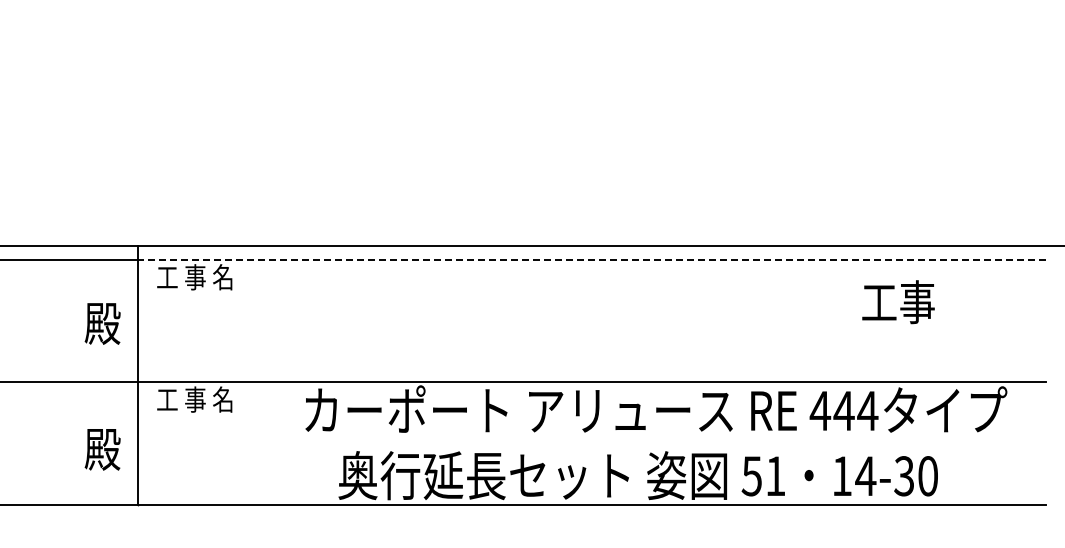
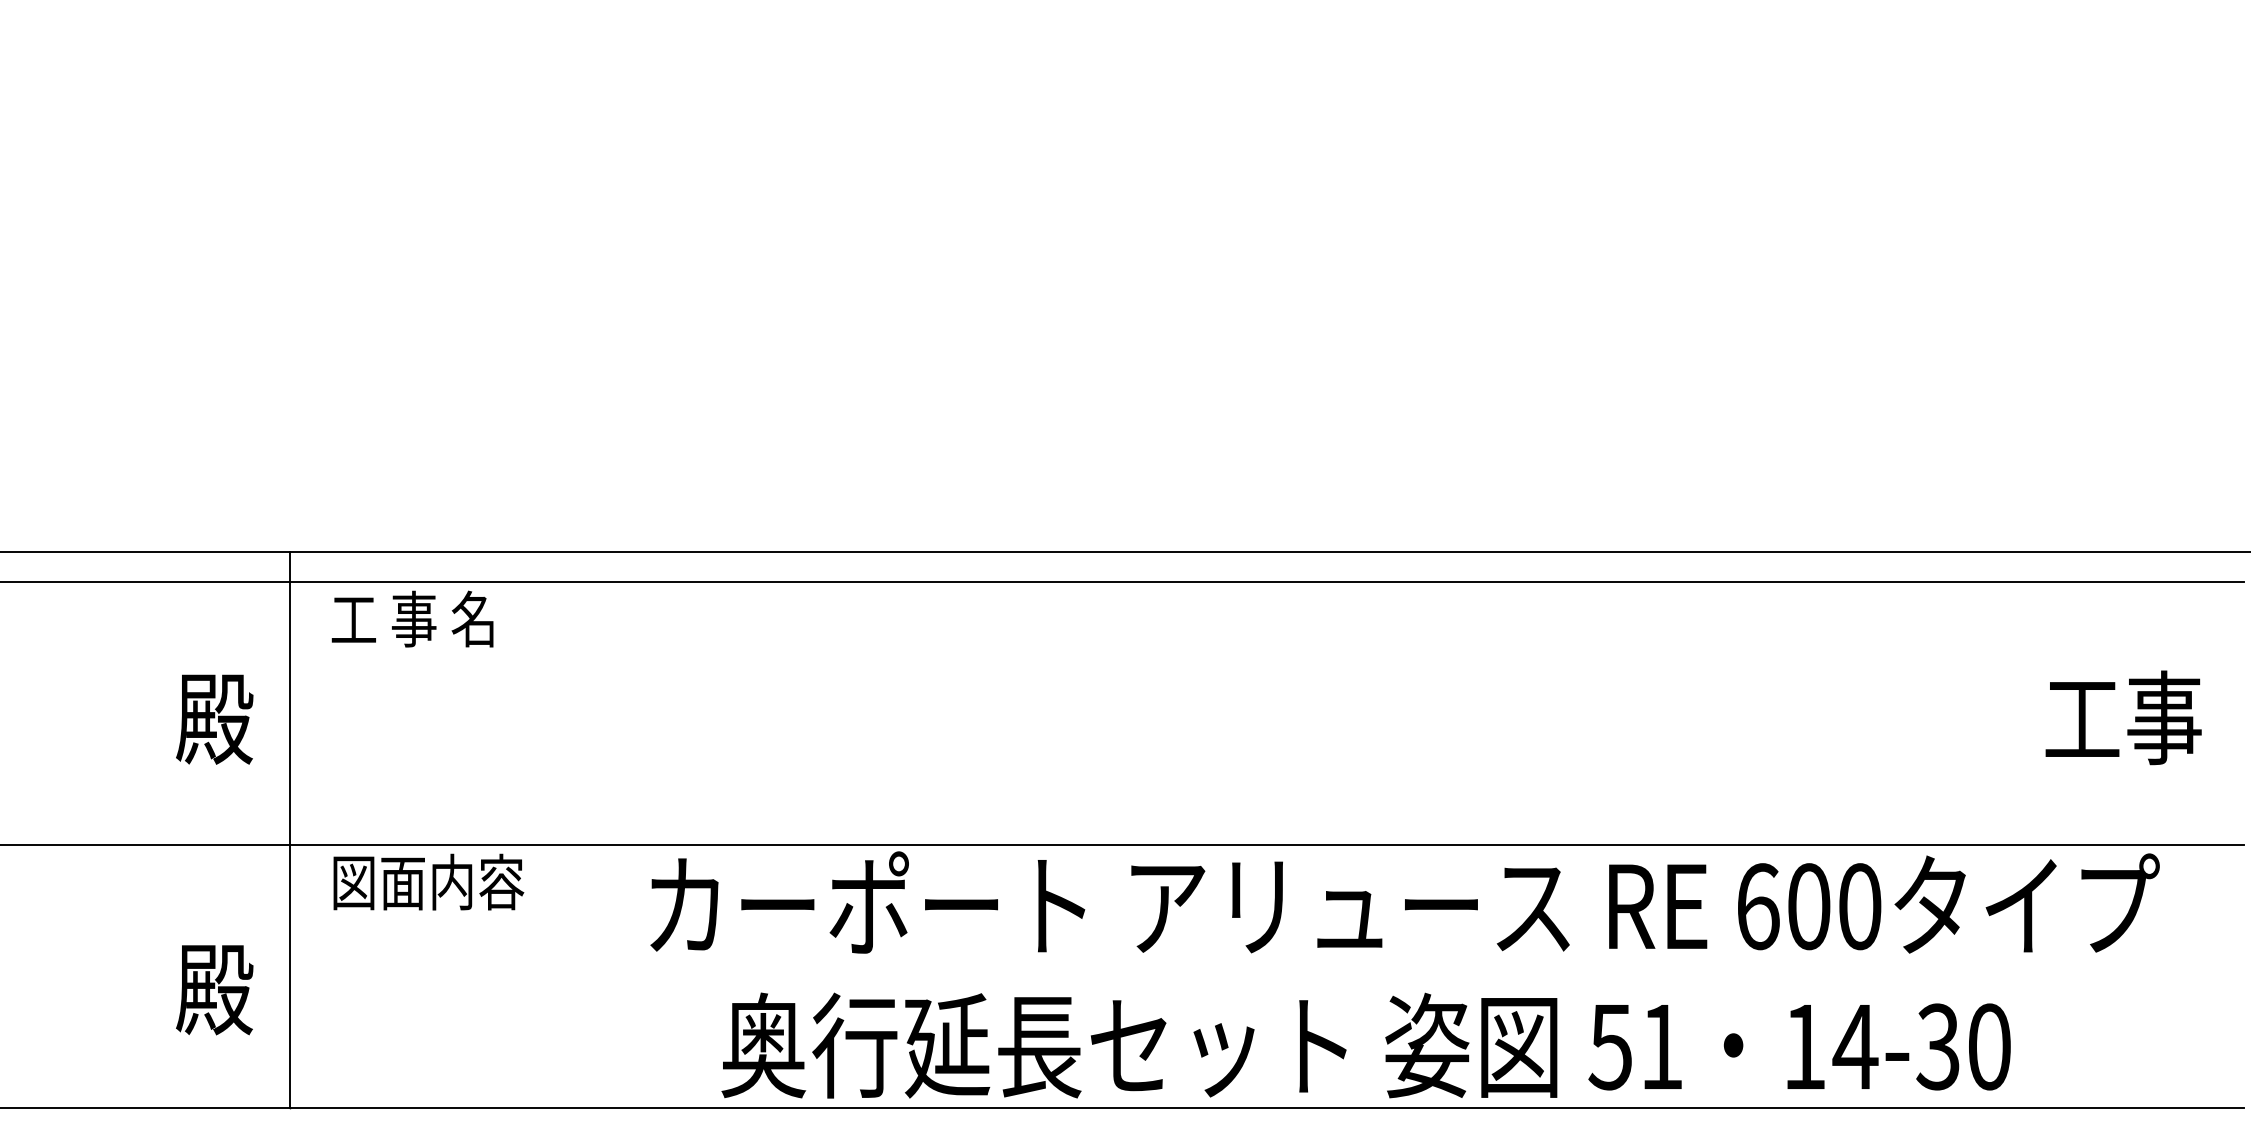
line: (591, 260) -> (1265, 583), dashed -> solid
text: (898, 302) -> (2123, 718), moved
text: (201, 399) -> (427, 881), 工 事 名 -> 図面内容
text: (843, 410) -> (1807, 905), 444 -> 600

